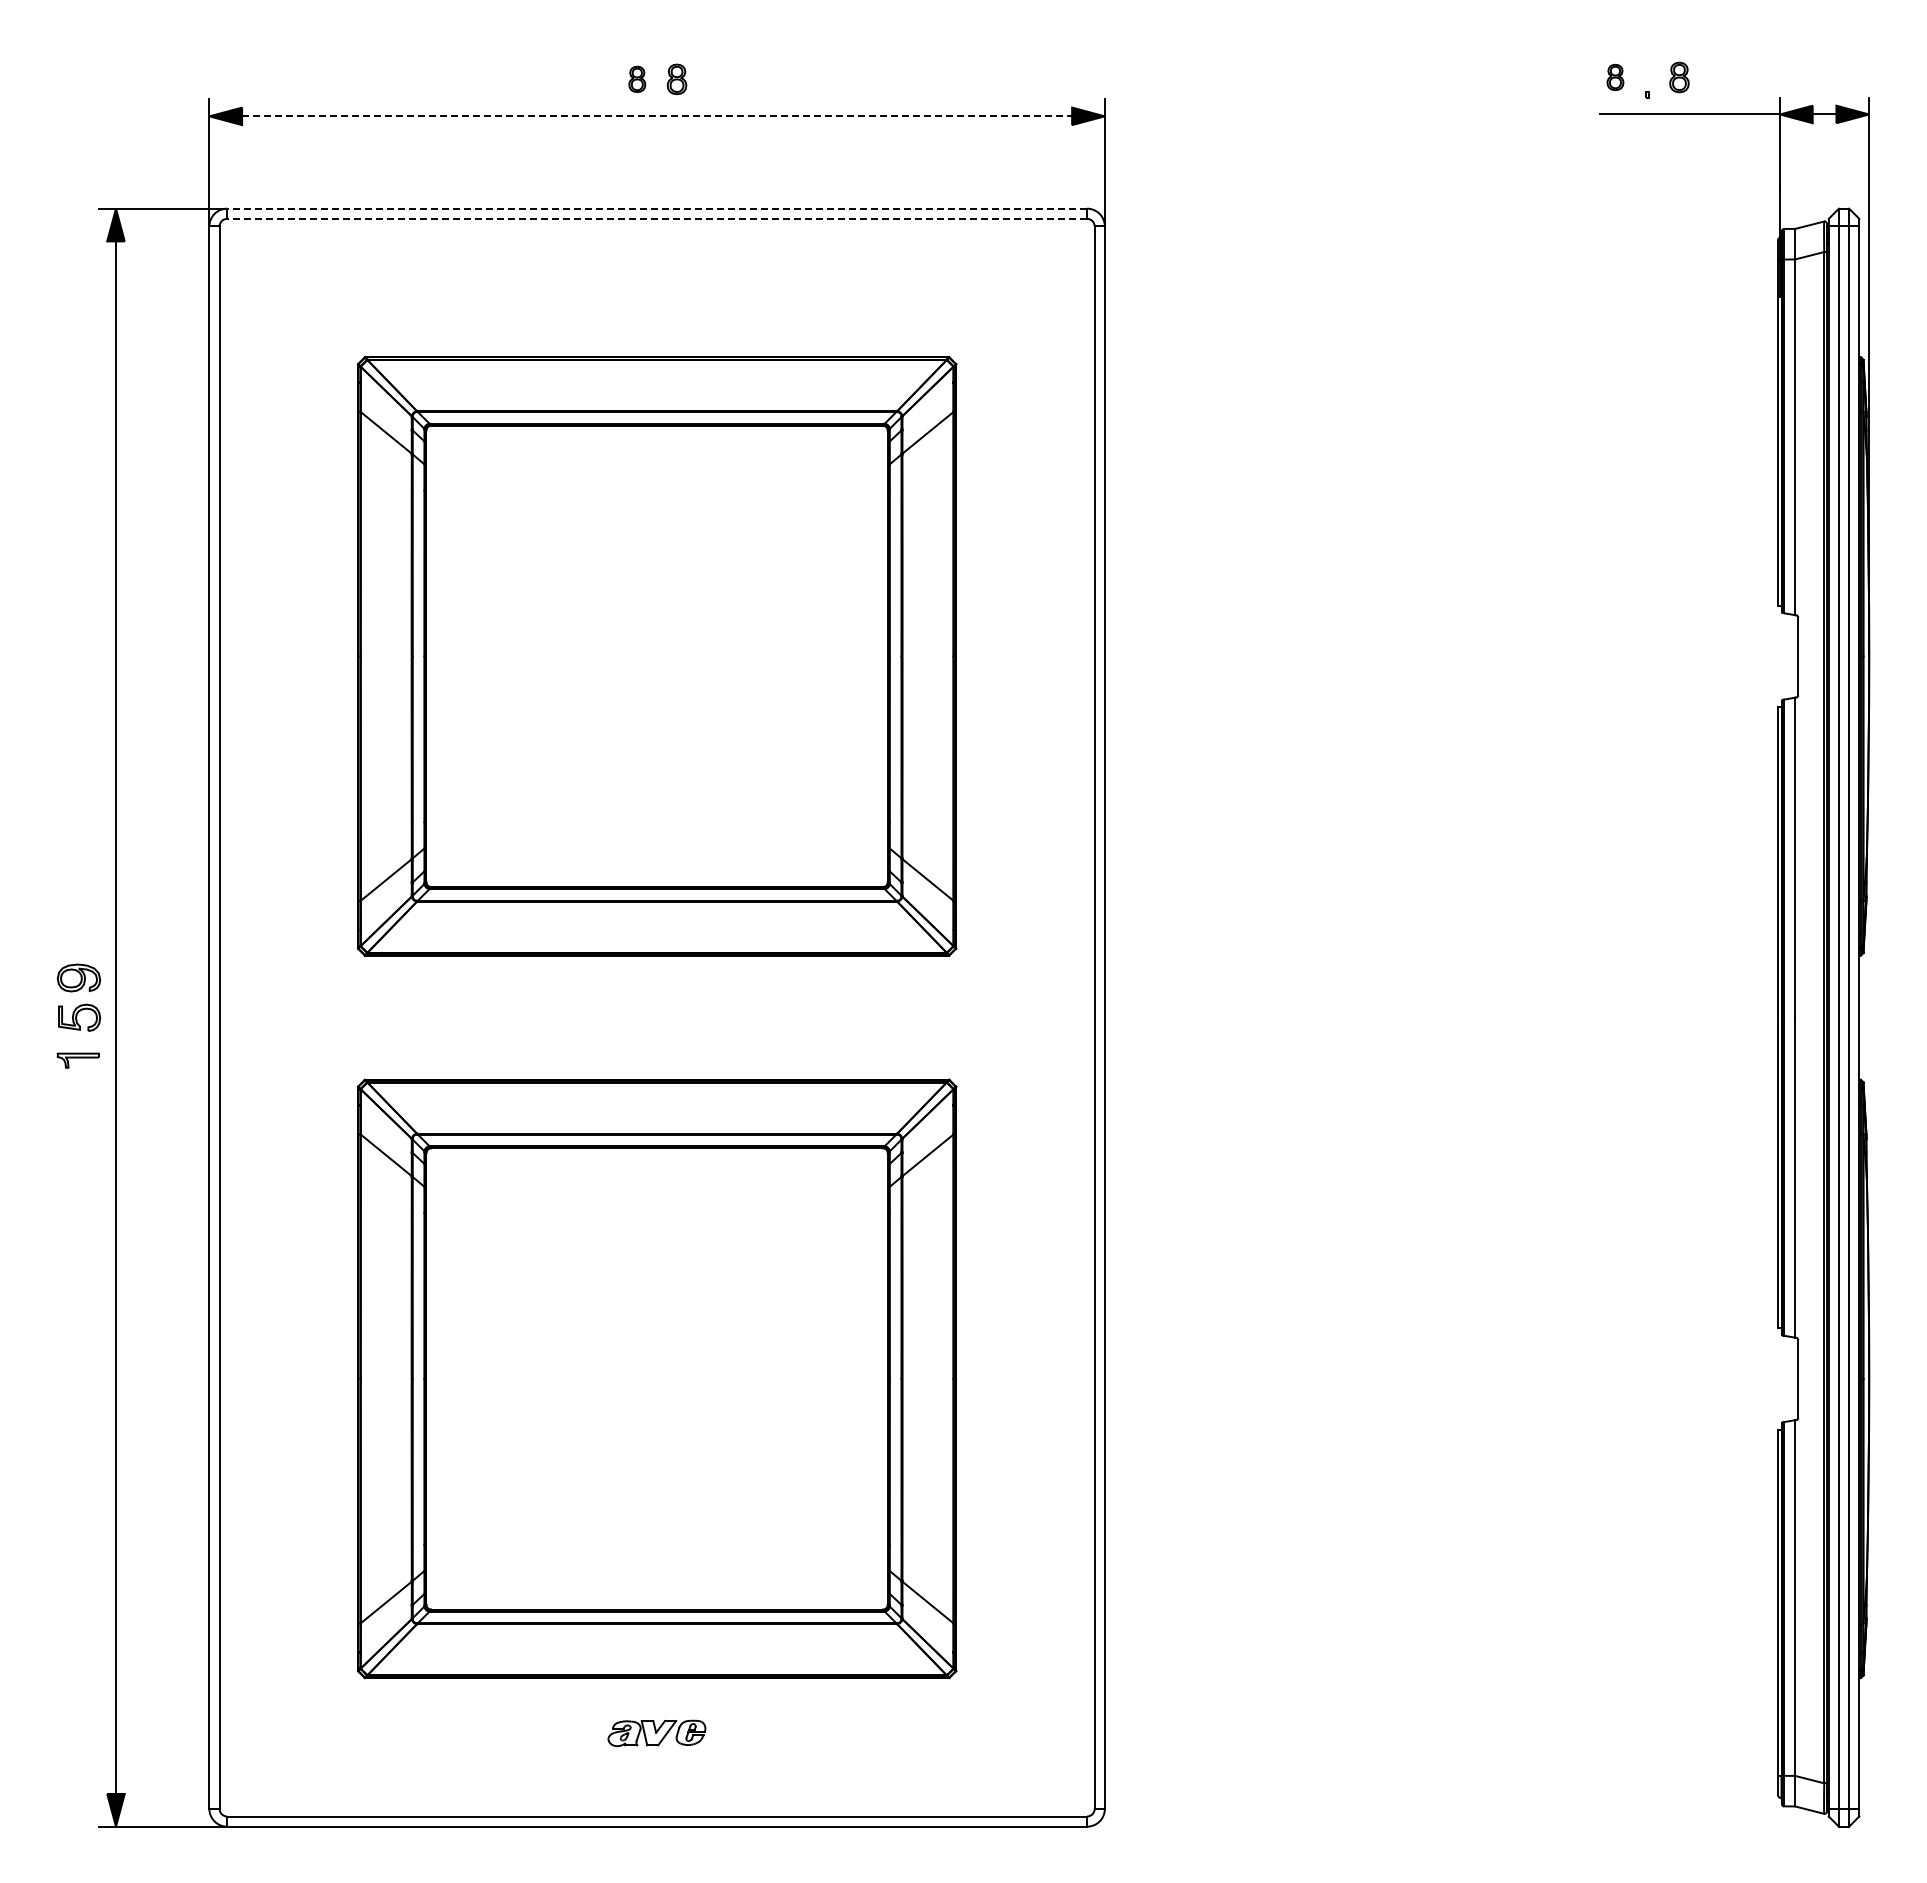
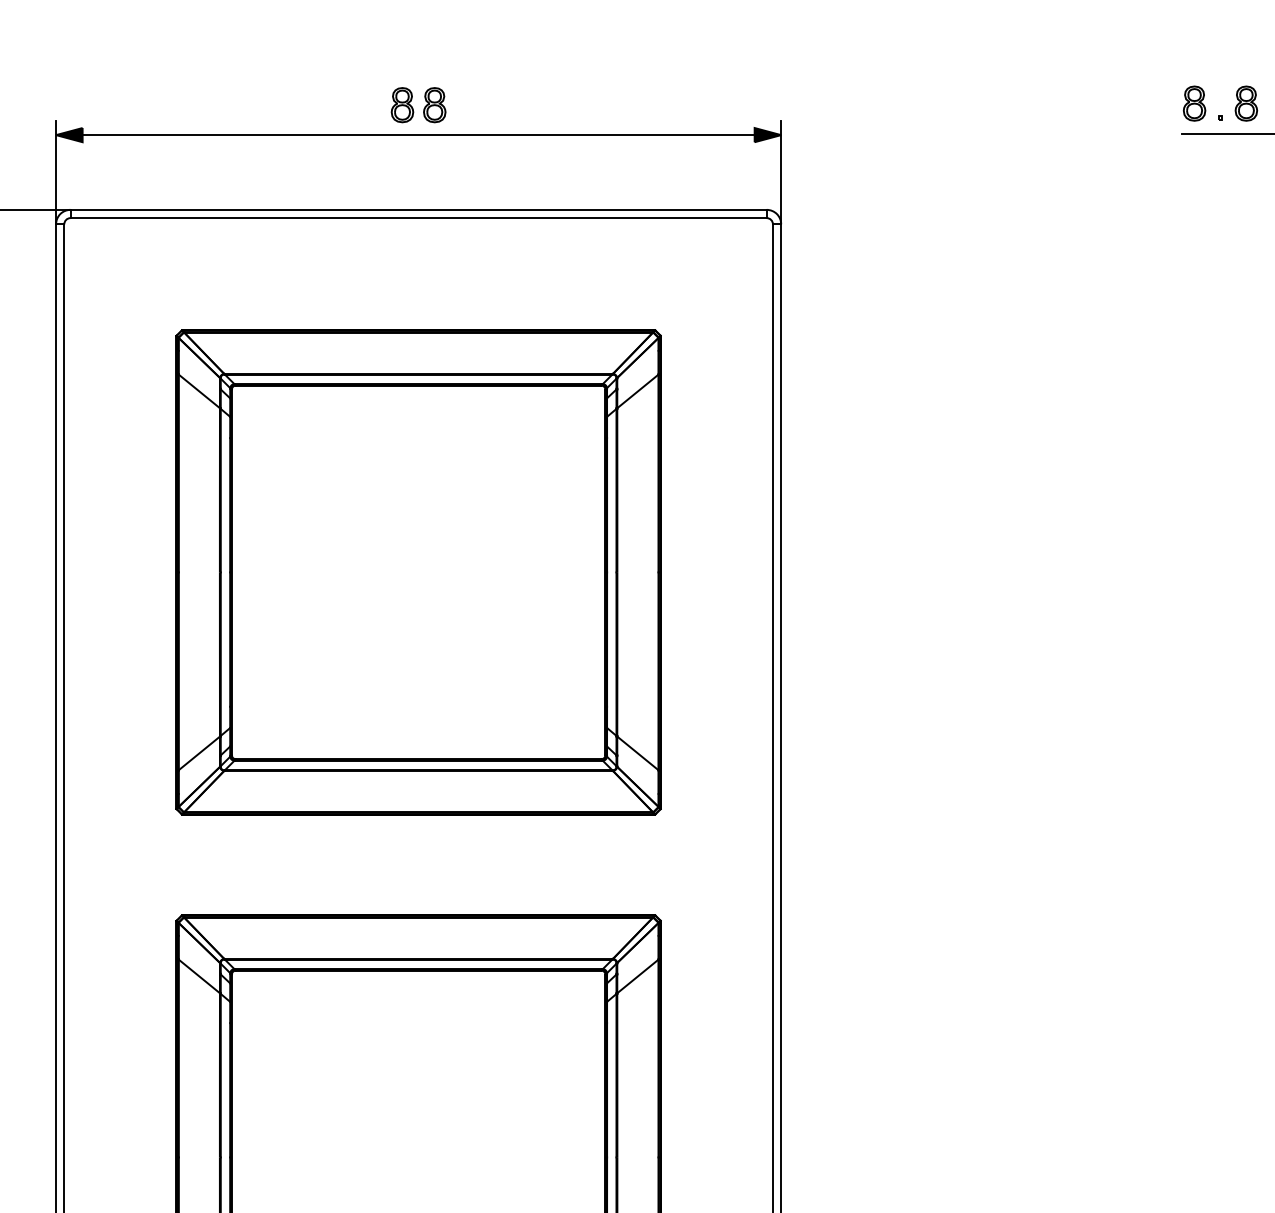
part: (1615, 77) -> (1194, 103), size x1.67
part: (1679, 77) -> (1246, 103), size x1.43
part: (637, 79) -> (402, 105), size x1.67
part: (676, 79) -> (434, 105), size x1.43
line: (657, 116) -> (418, 135), dashed -> solid
line: (657, 208) -> (418, 209), dashed -> solid
line: (657, 218) -> (418, 217), dashed -> solid

